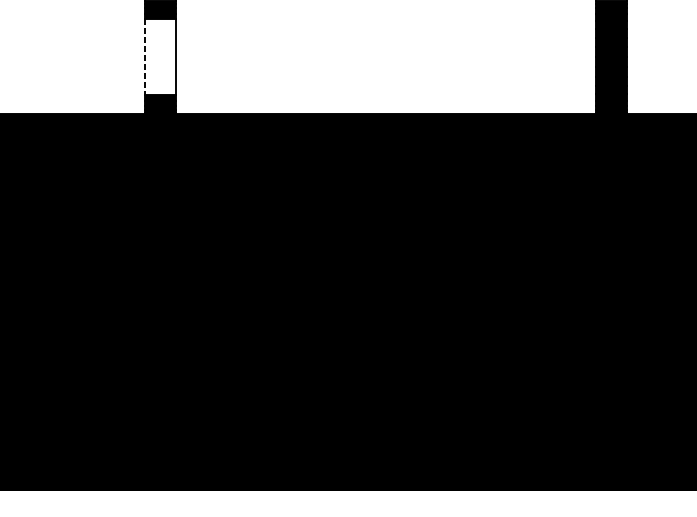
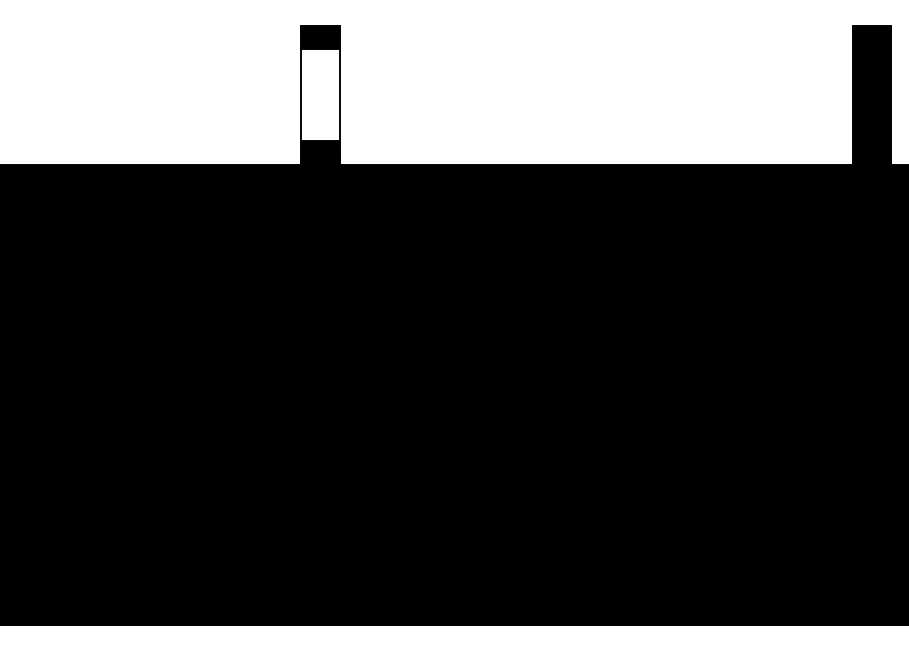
line: (144, 57) -> (301, 95), dashed -> solid

